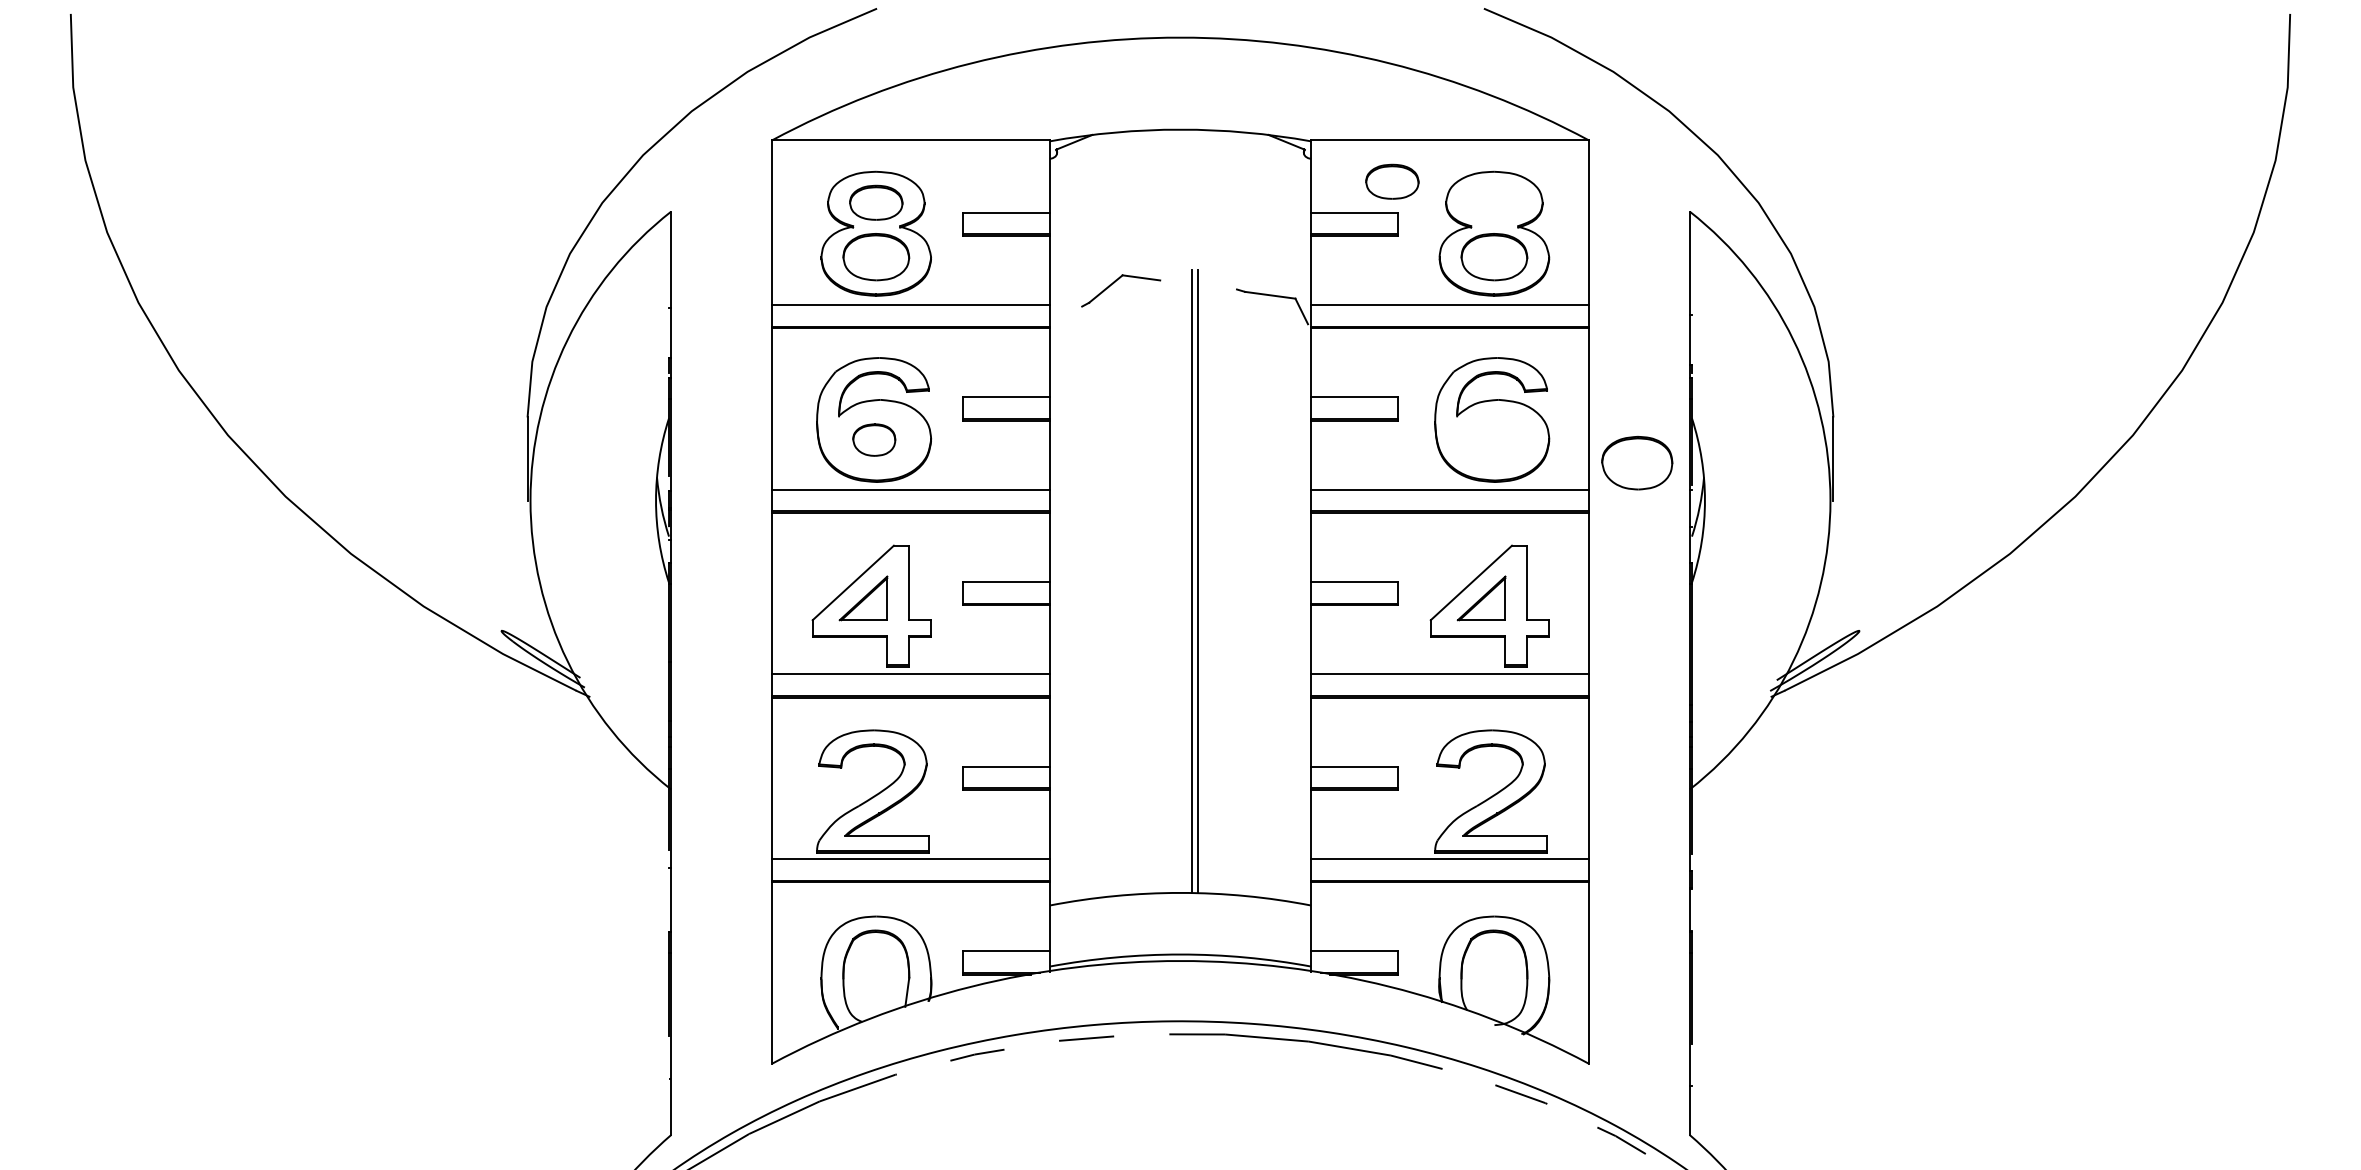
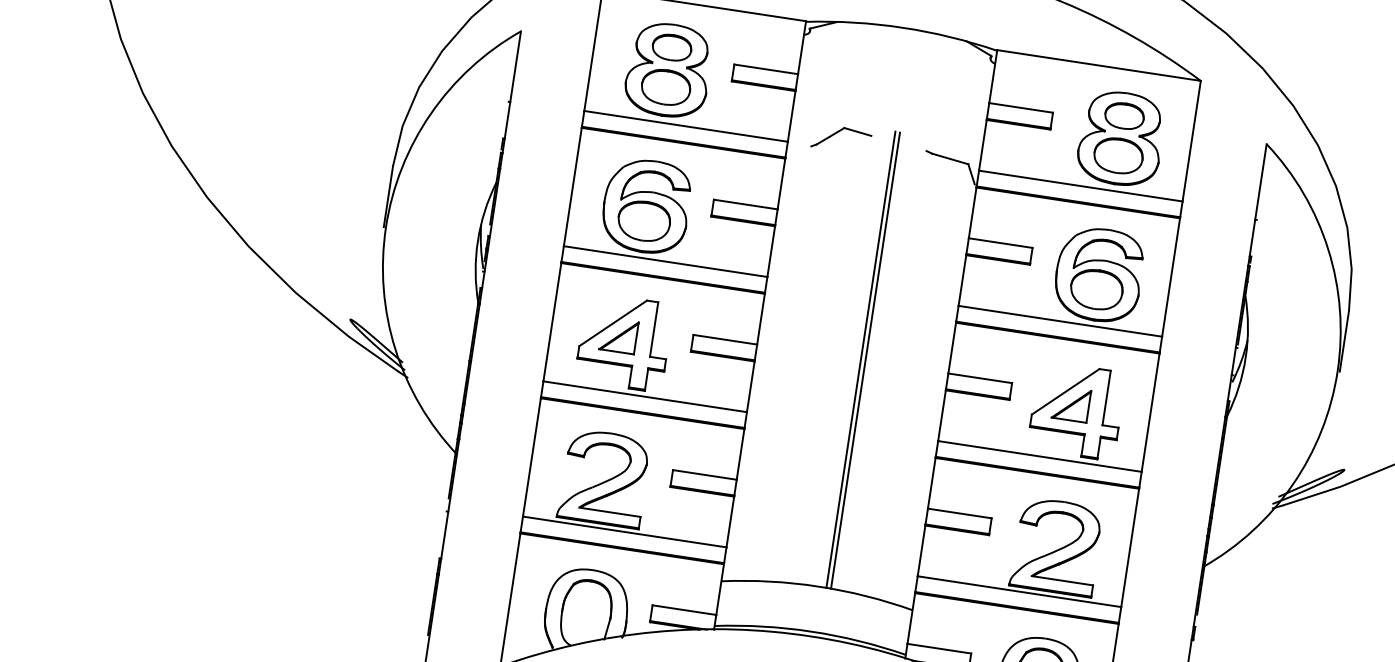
part: (1392, 181) -> (1124, 115), moved
part: (874, 439) -> (644, 220), size x1.67
part: (1637, 463) -> (1096, 289), moved

